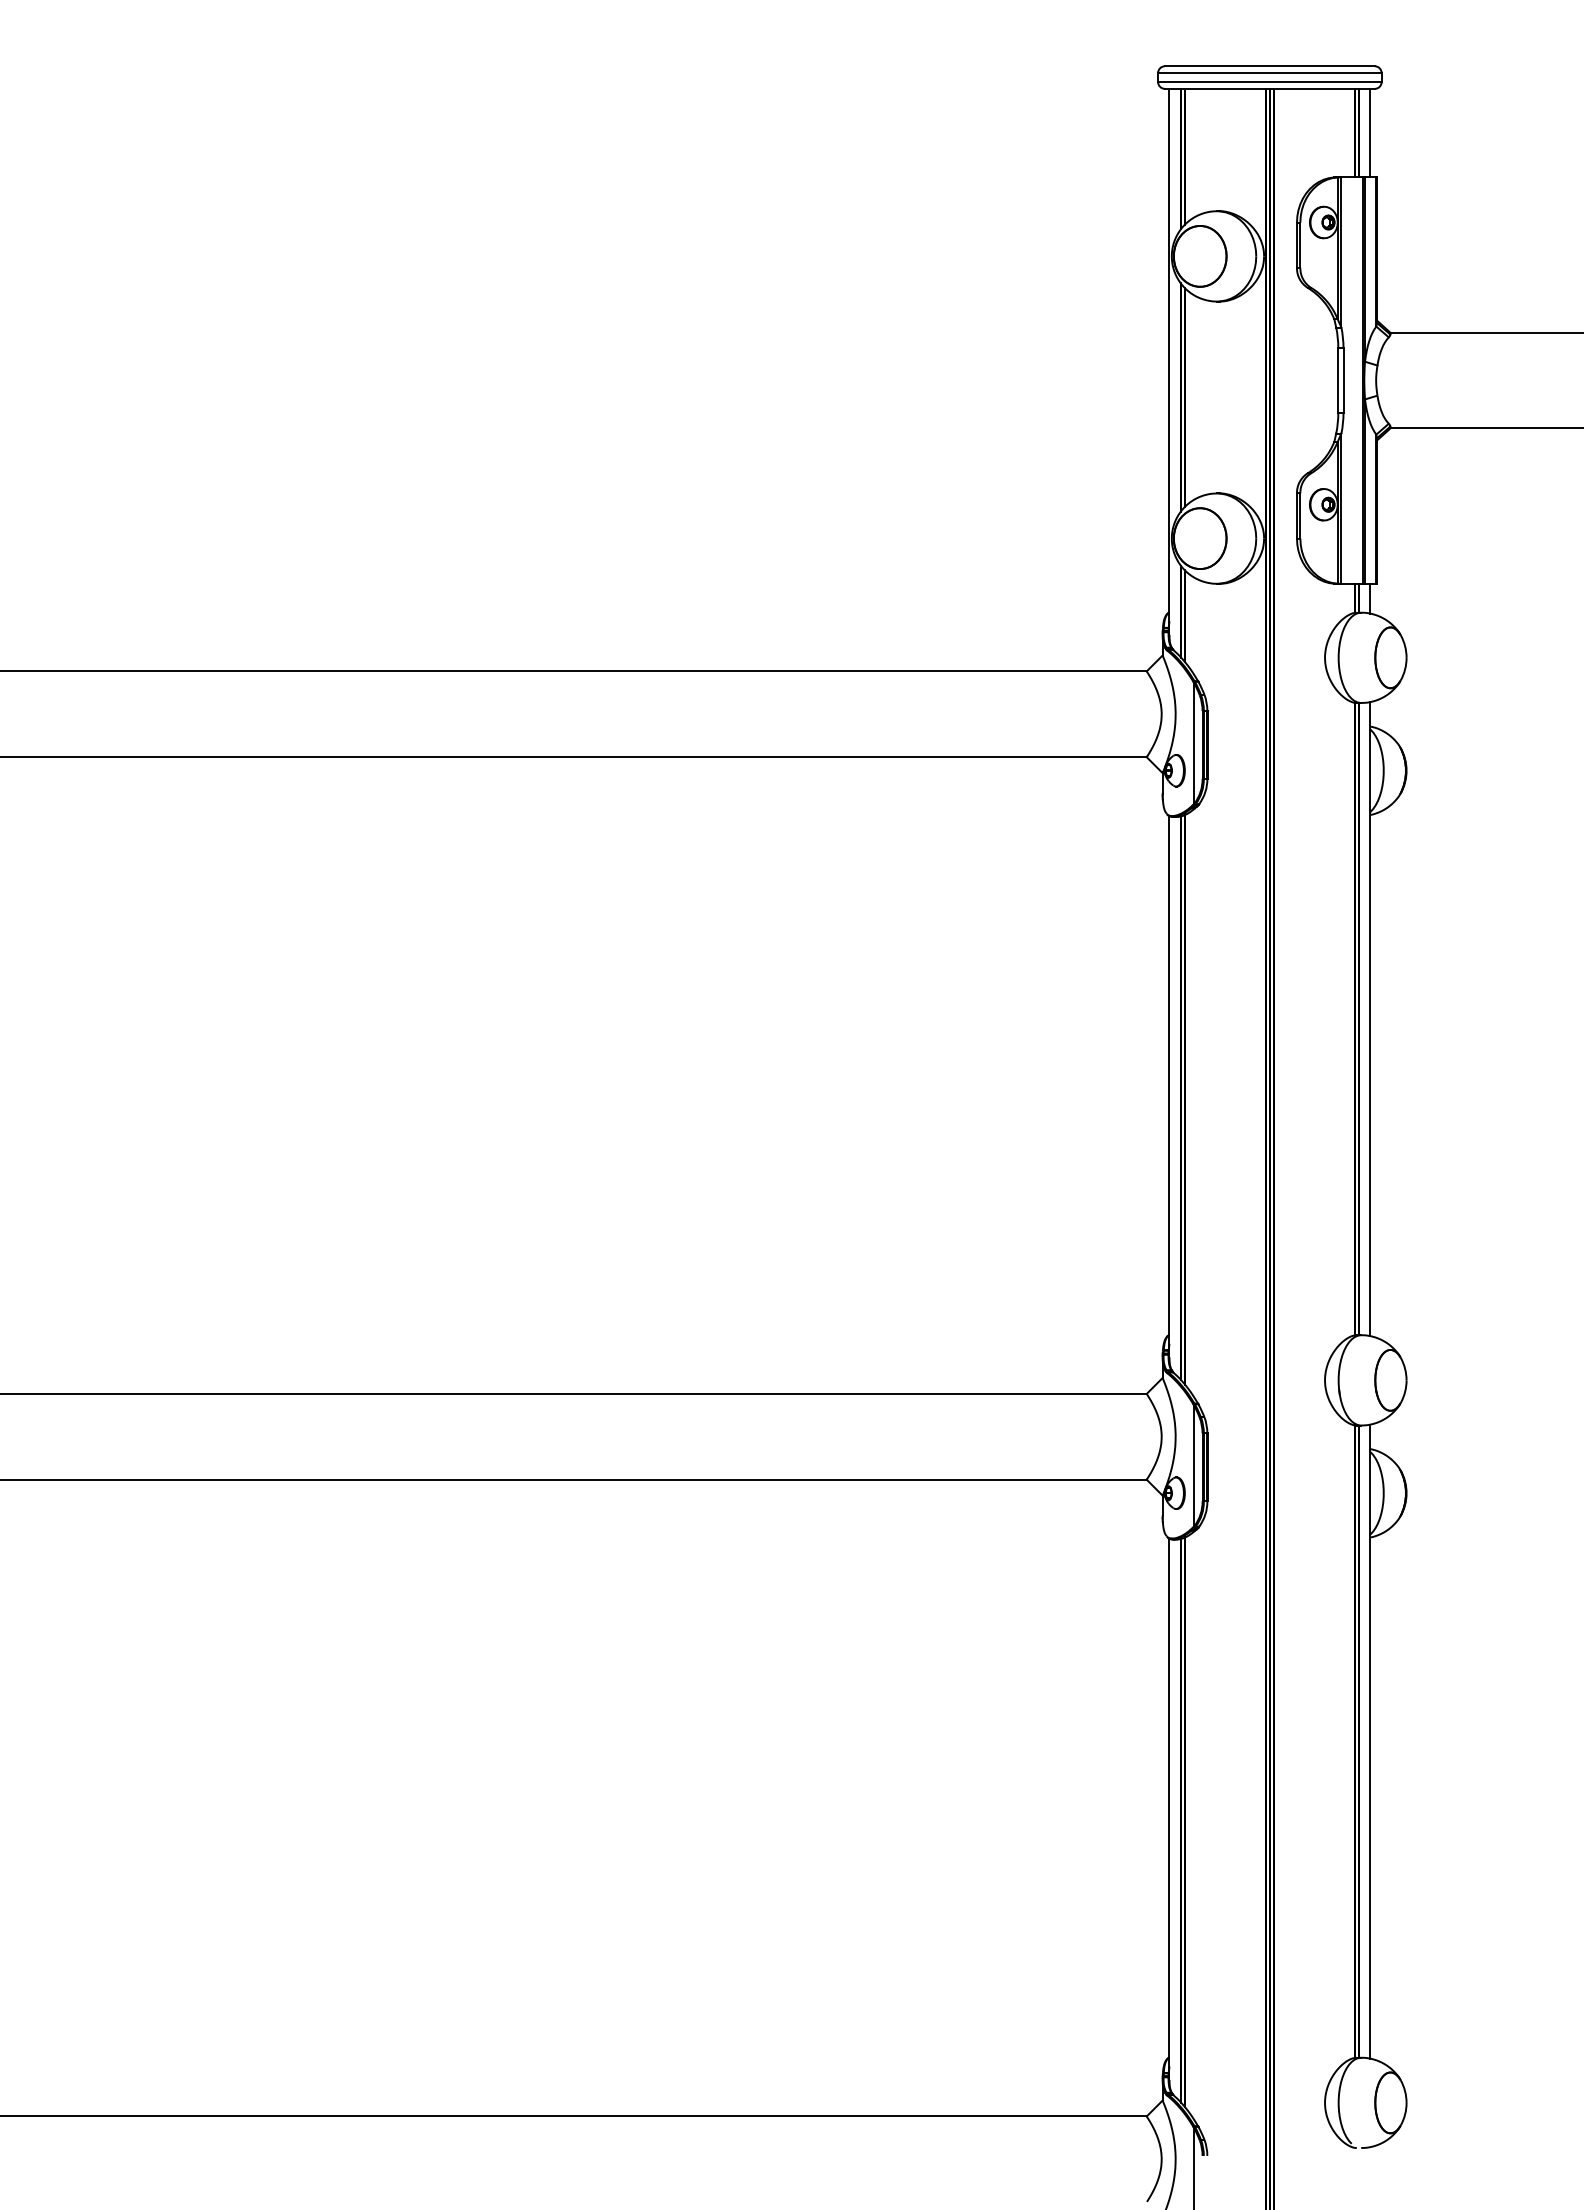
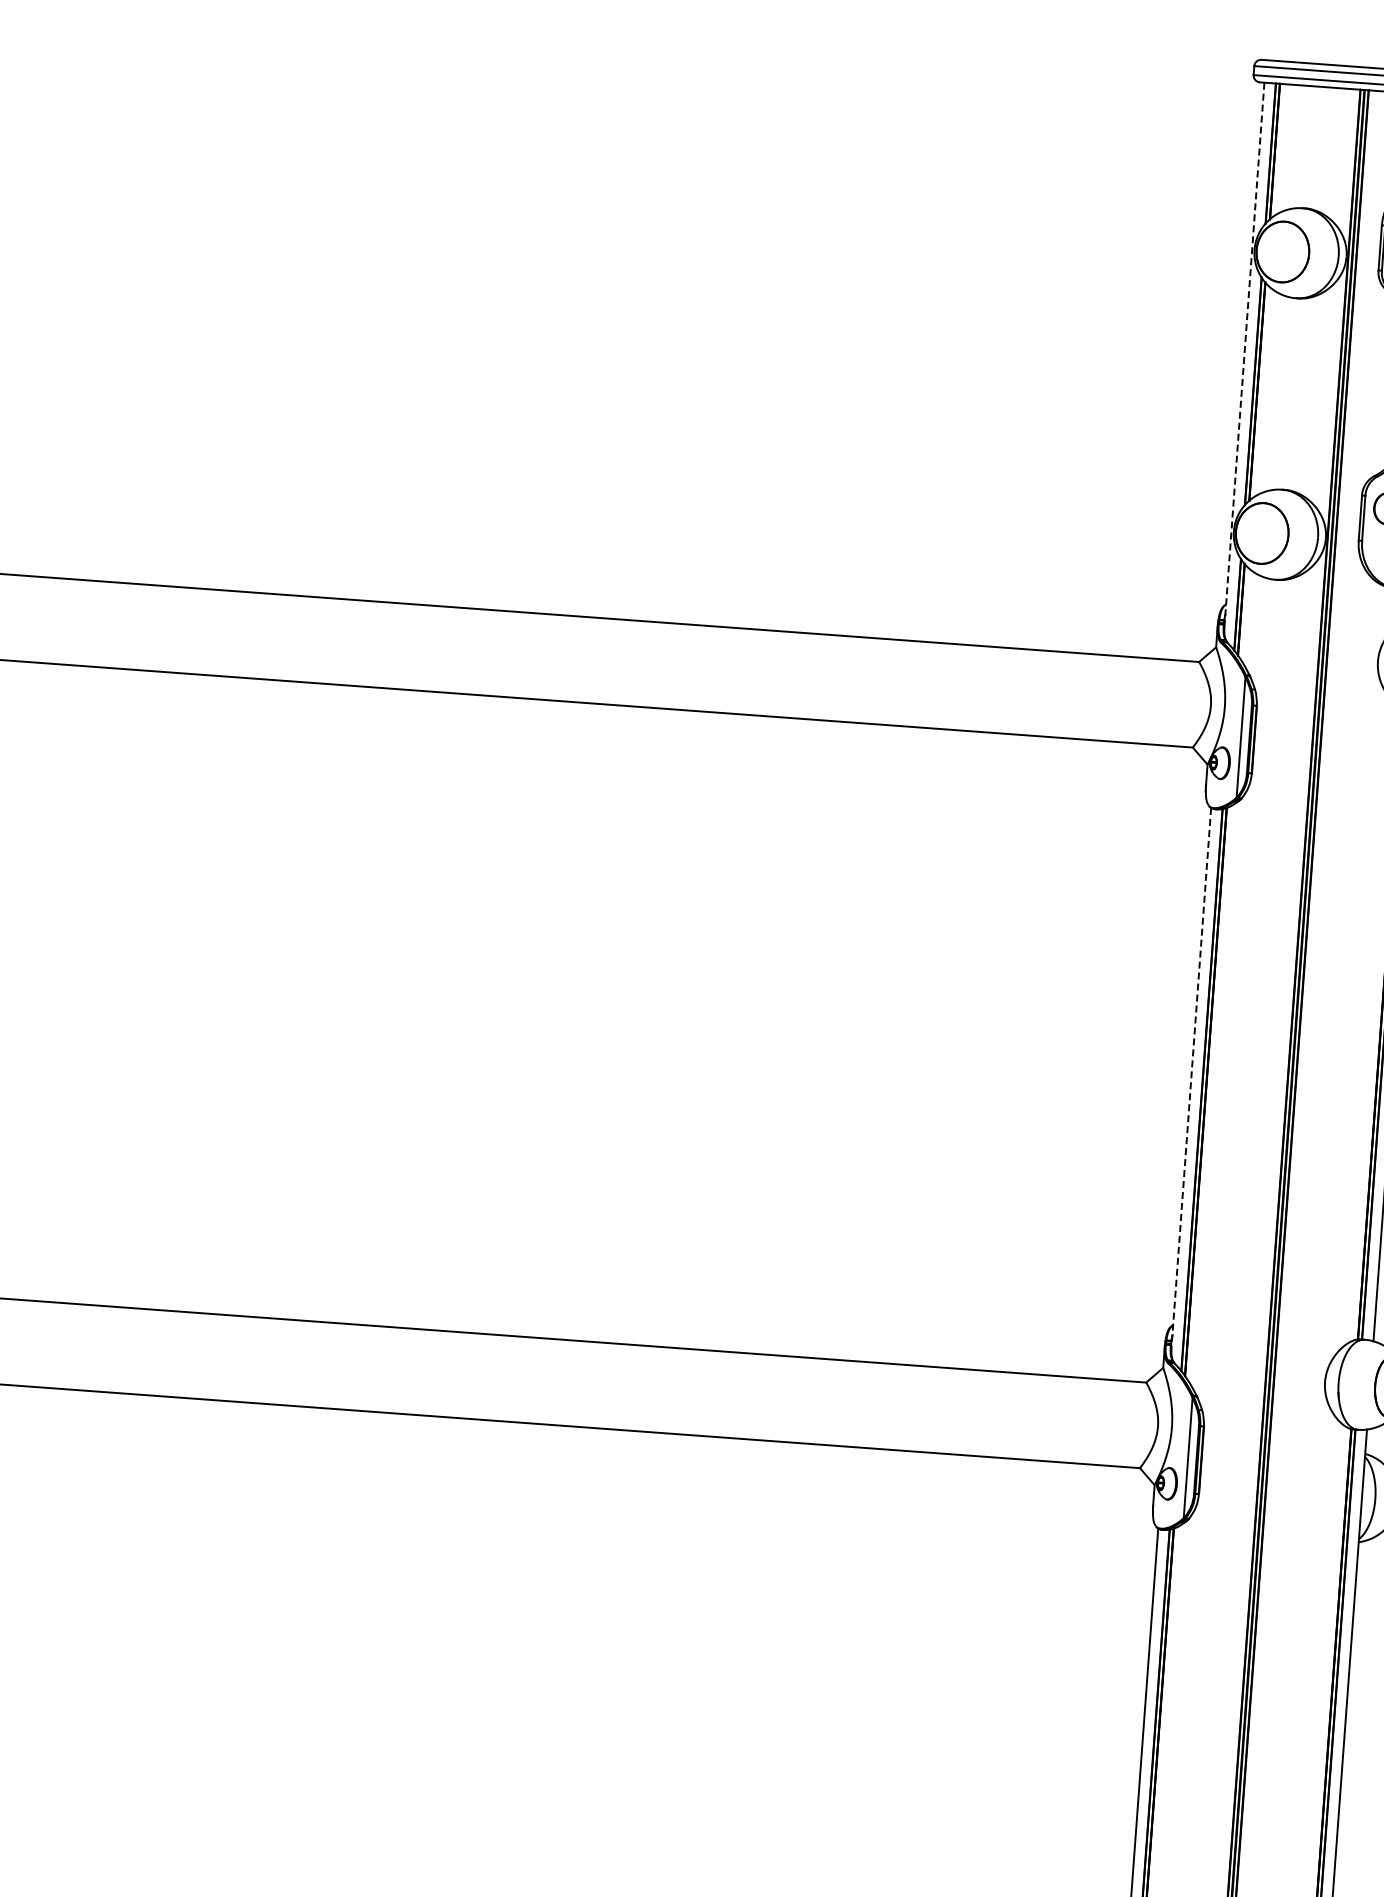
line: (1169, 362) -> (1244, 355), solid -> dashed
line: (1169, 1086) -> (1191, 1077), solid -> dashed

